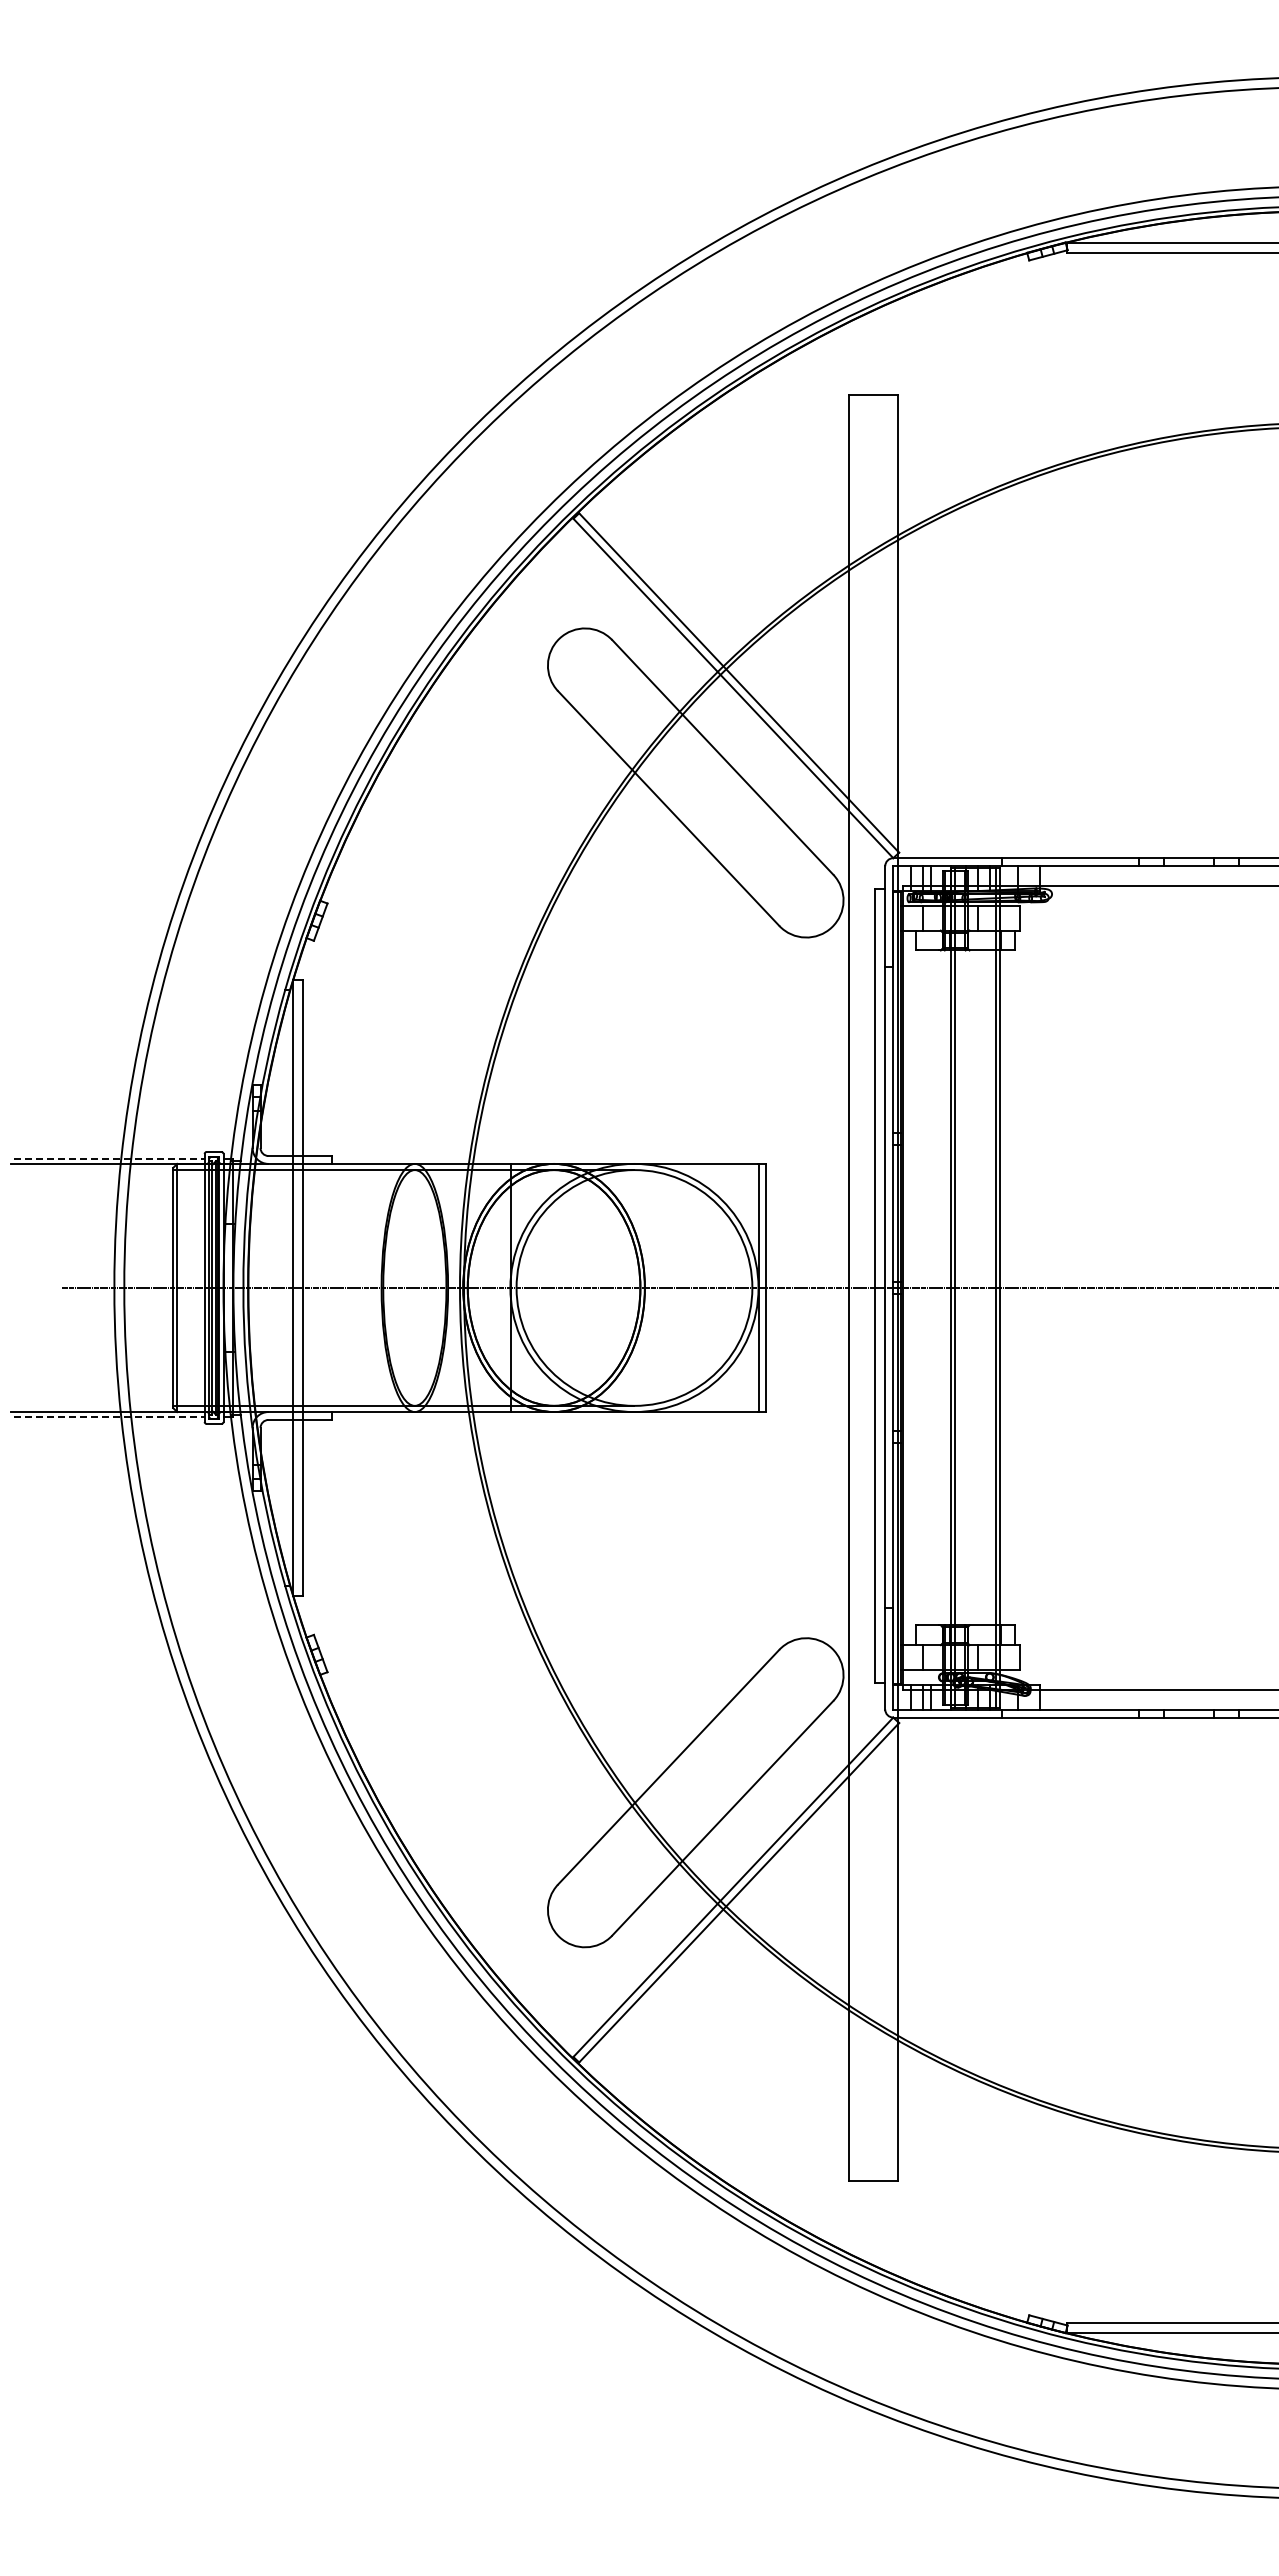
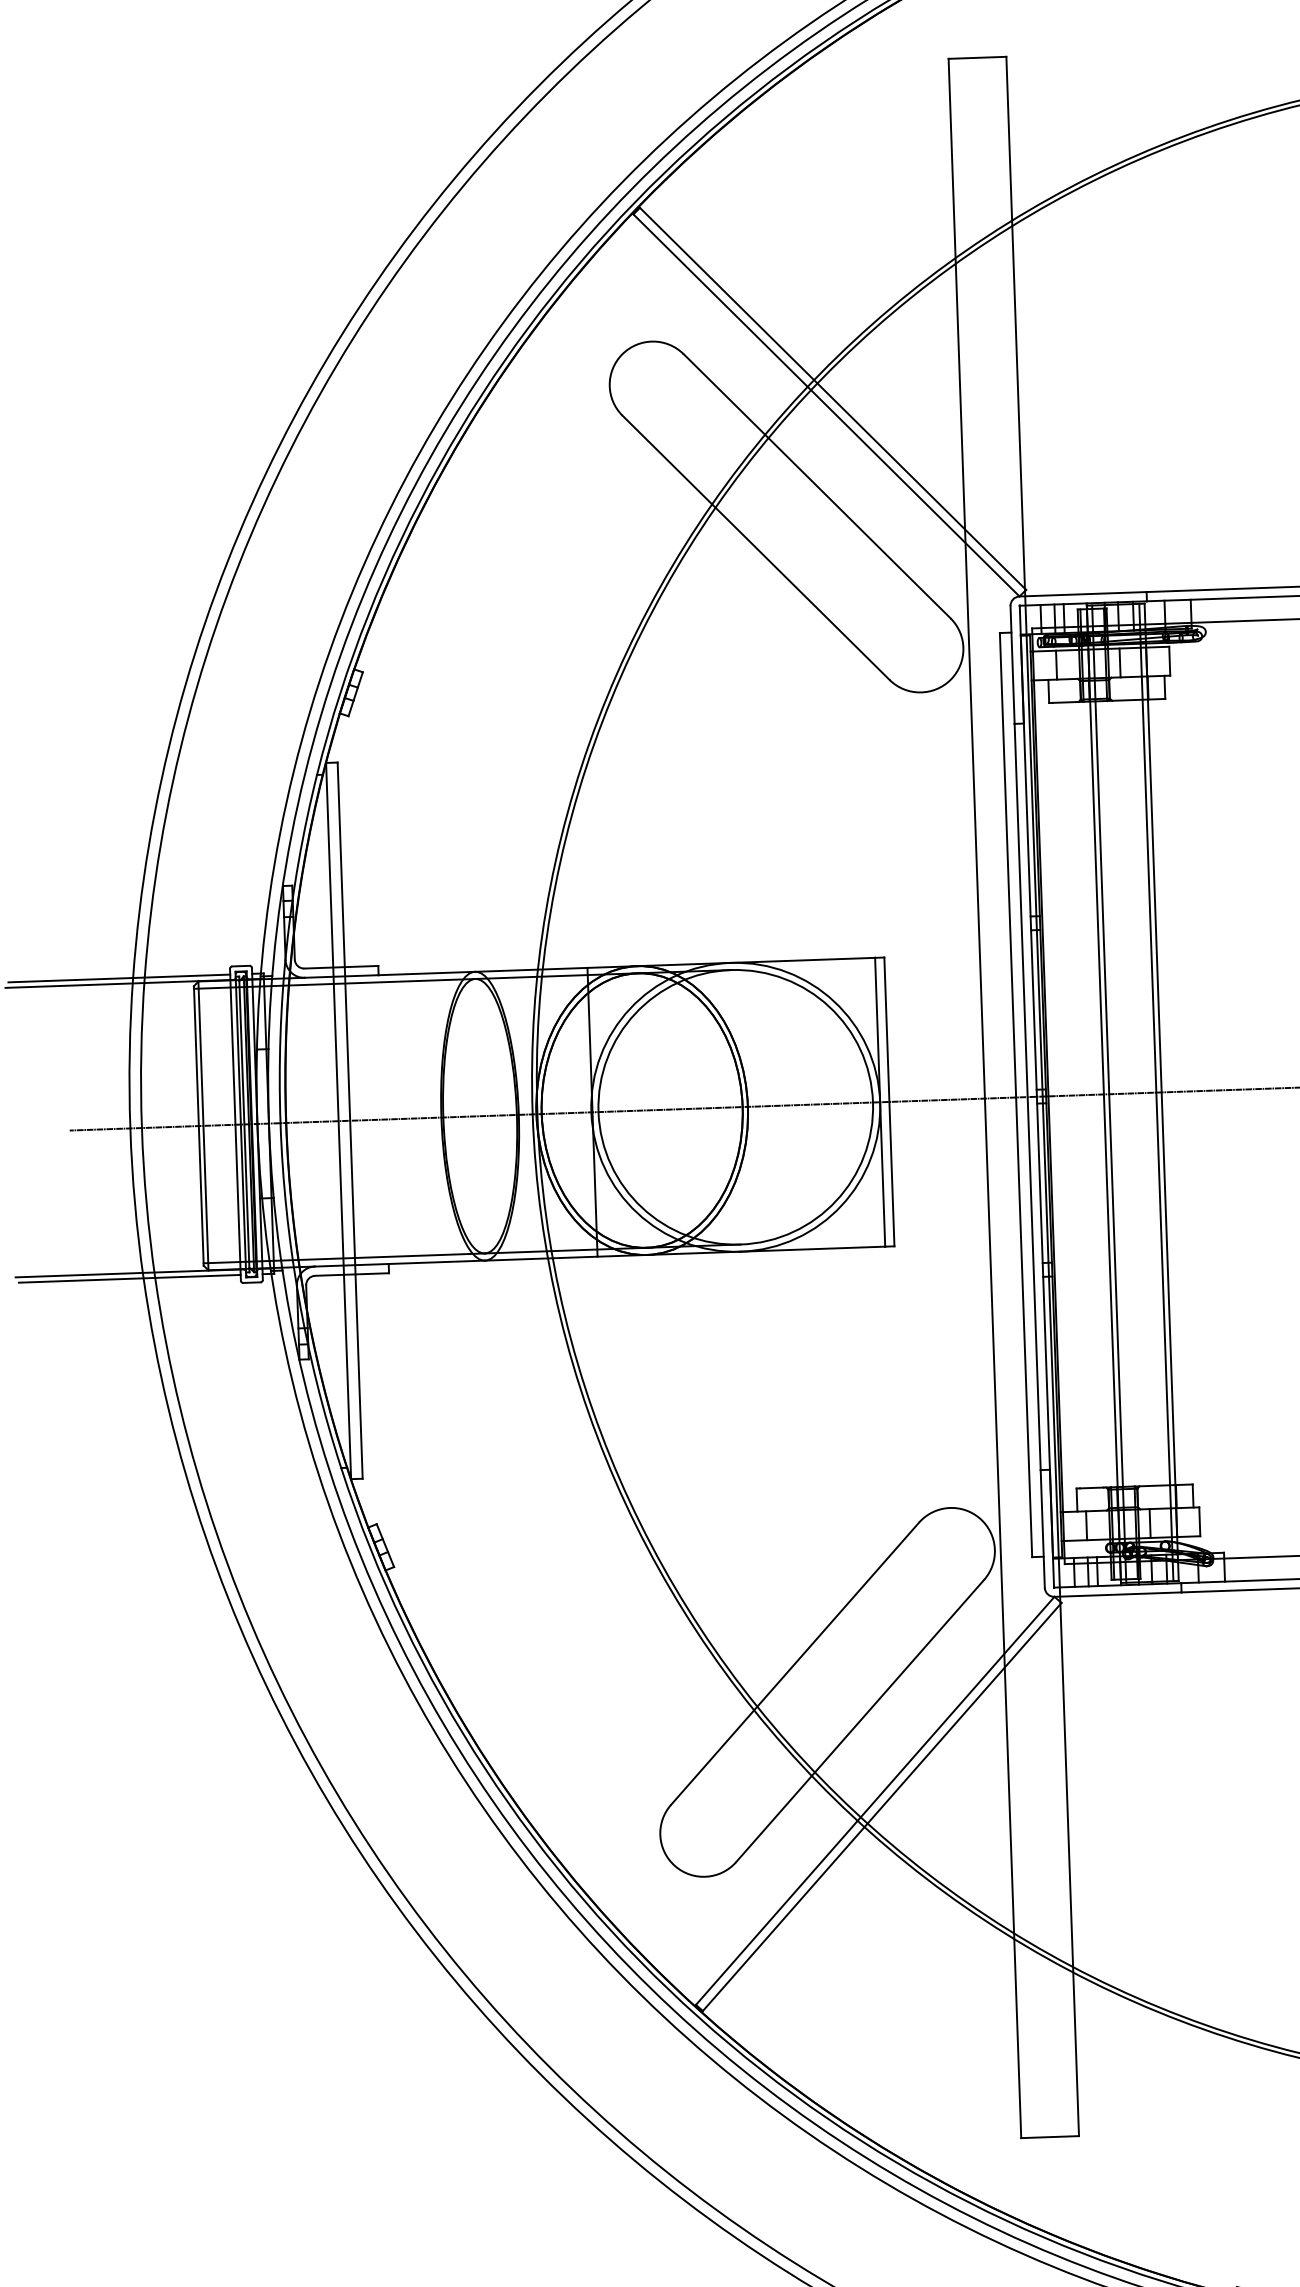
line: (109, 1158) -> (119, 977), dashed -> solid
line: (109, 1417) -> (129, 1279), dashed -> solid

